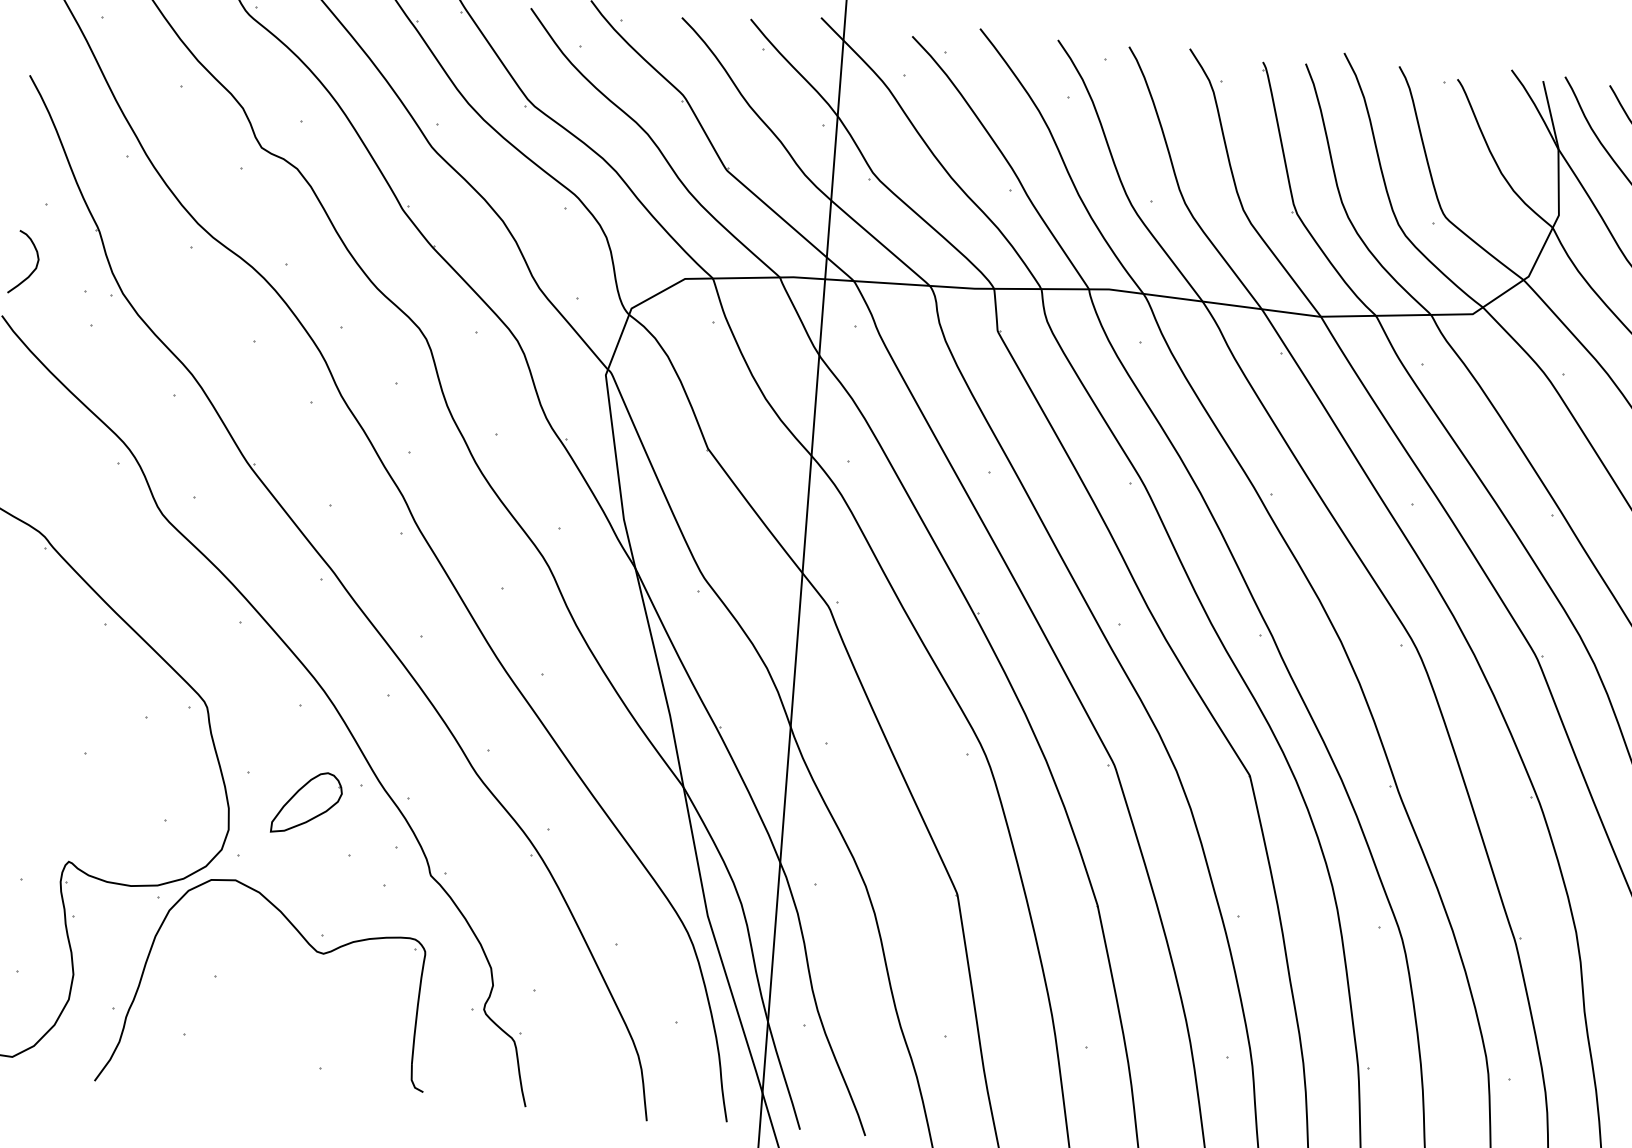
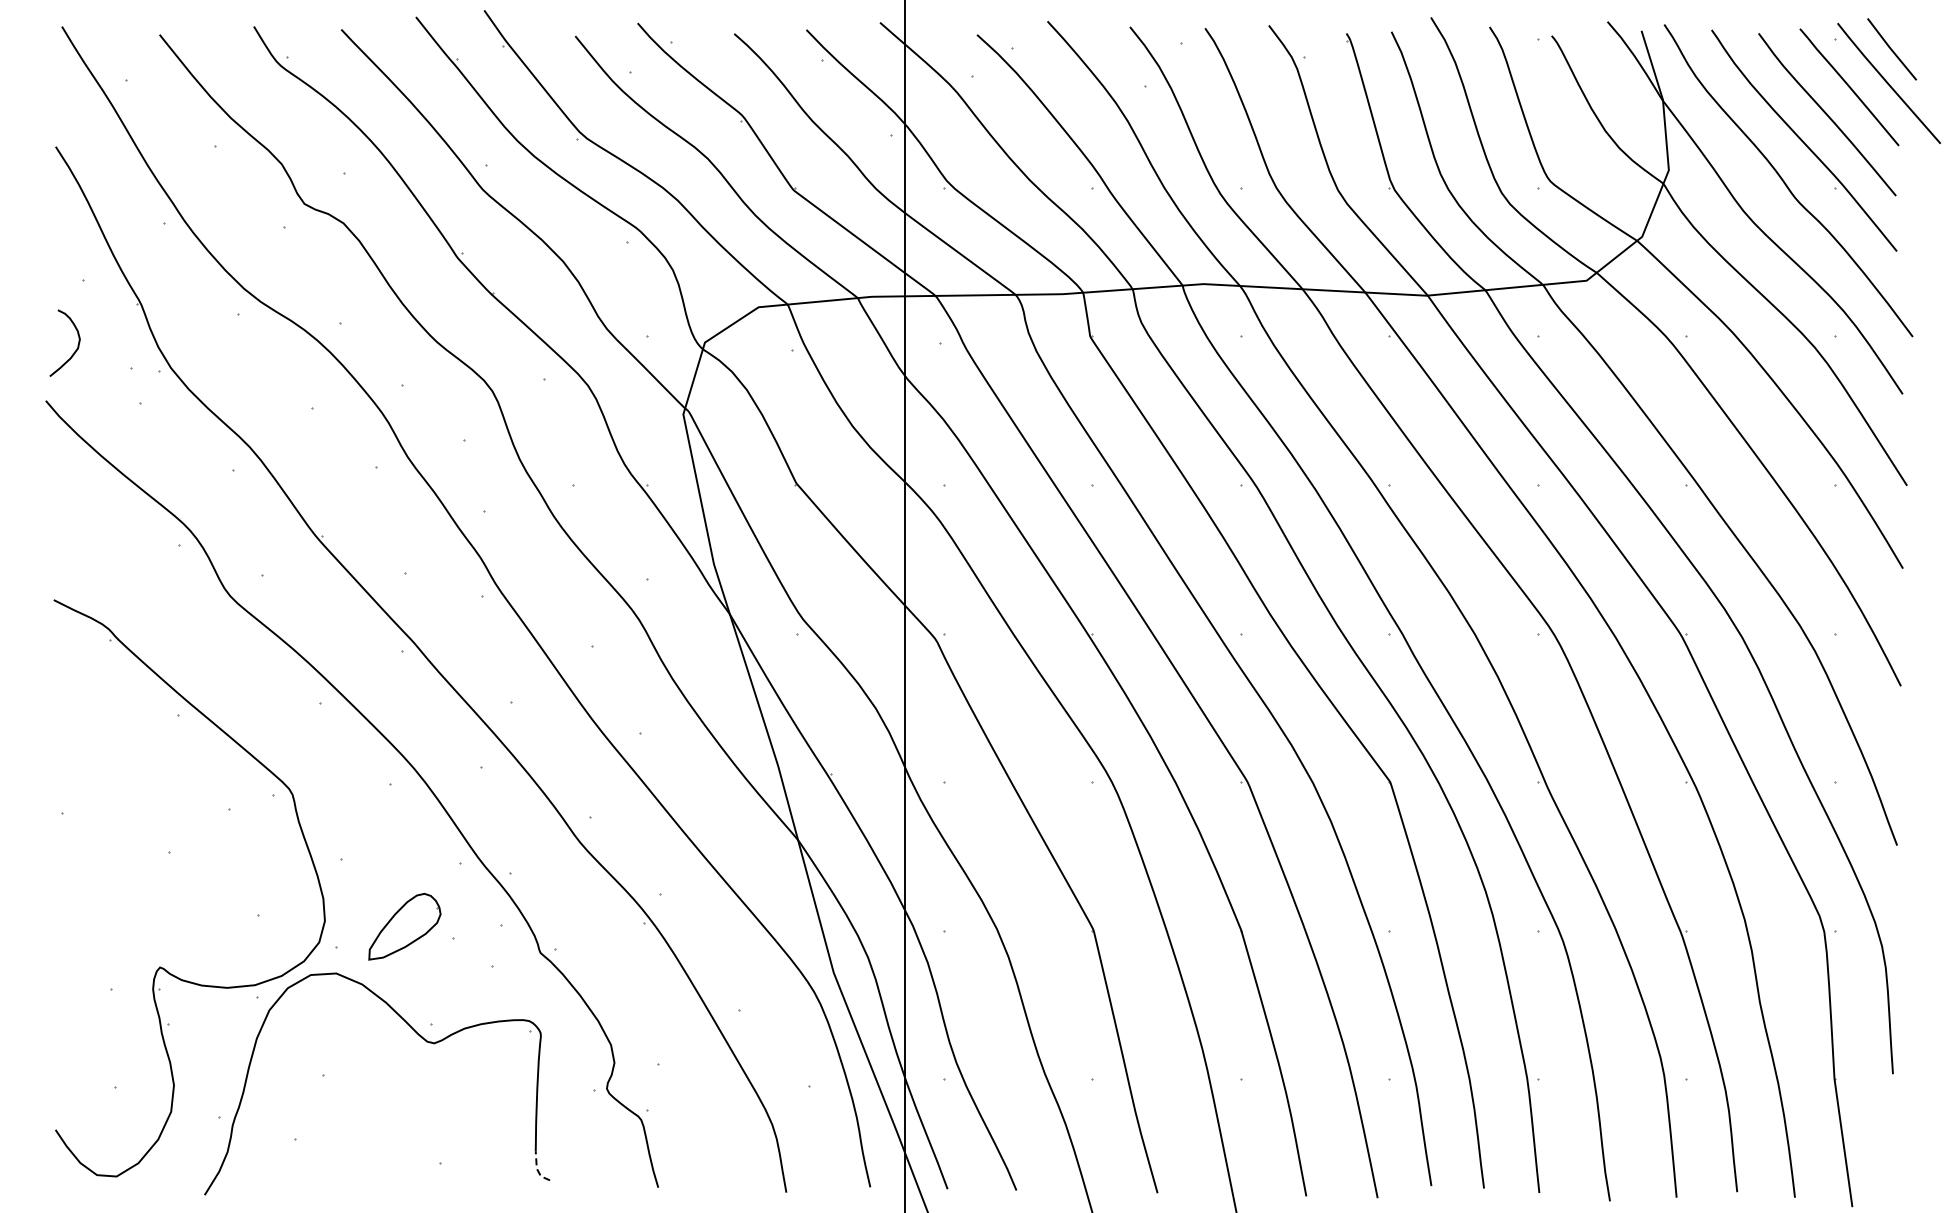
part: (306, 802) -> (404, 926), moved
line: (412, 1081) -> (537, 1169), solid -> dashed

